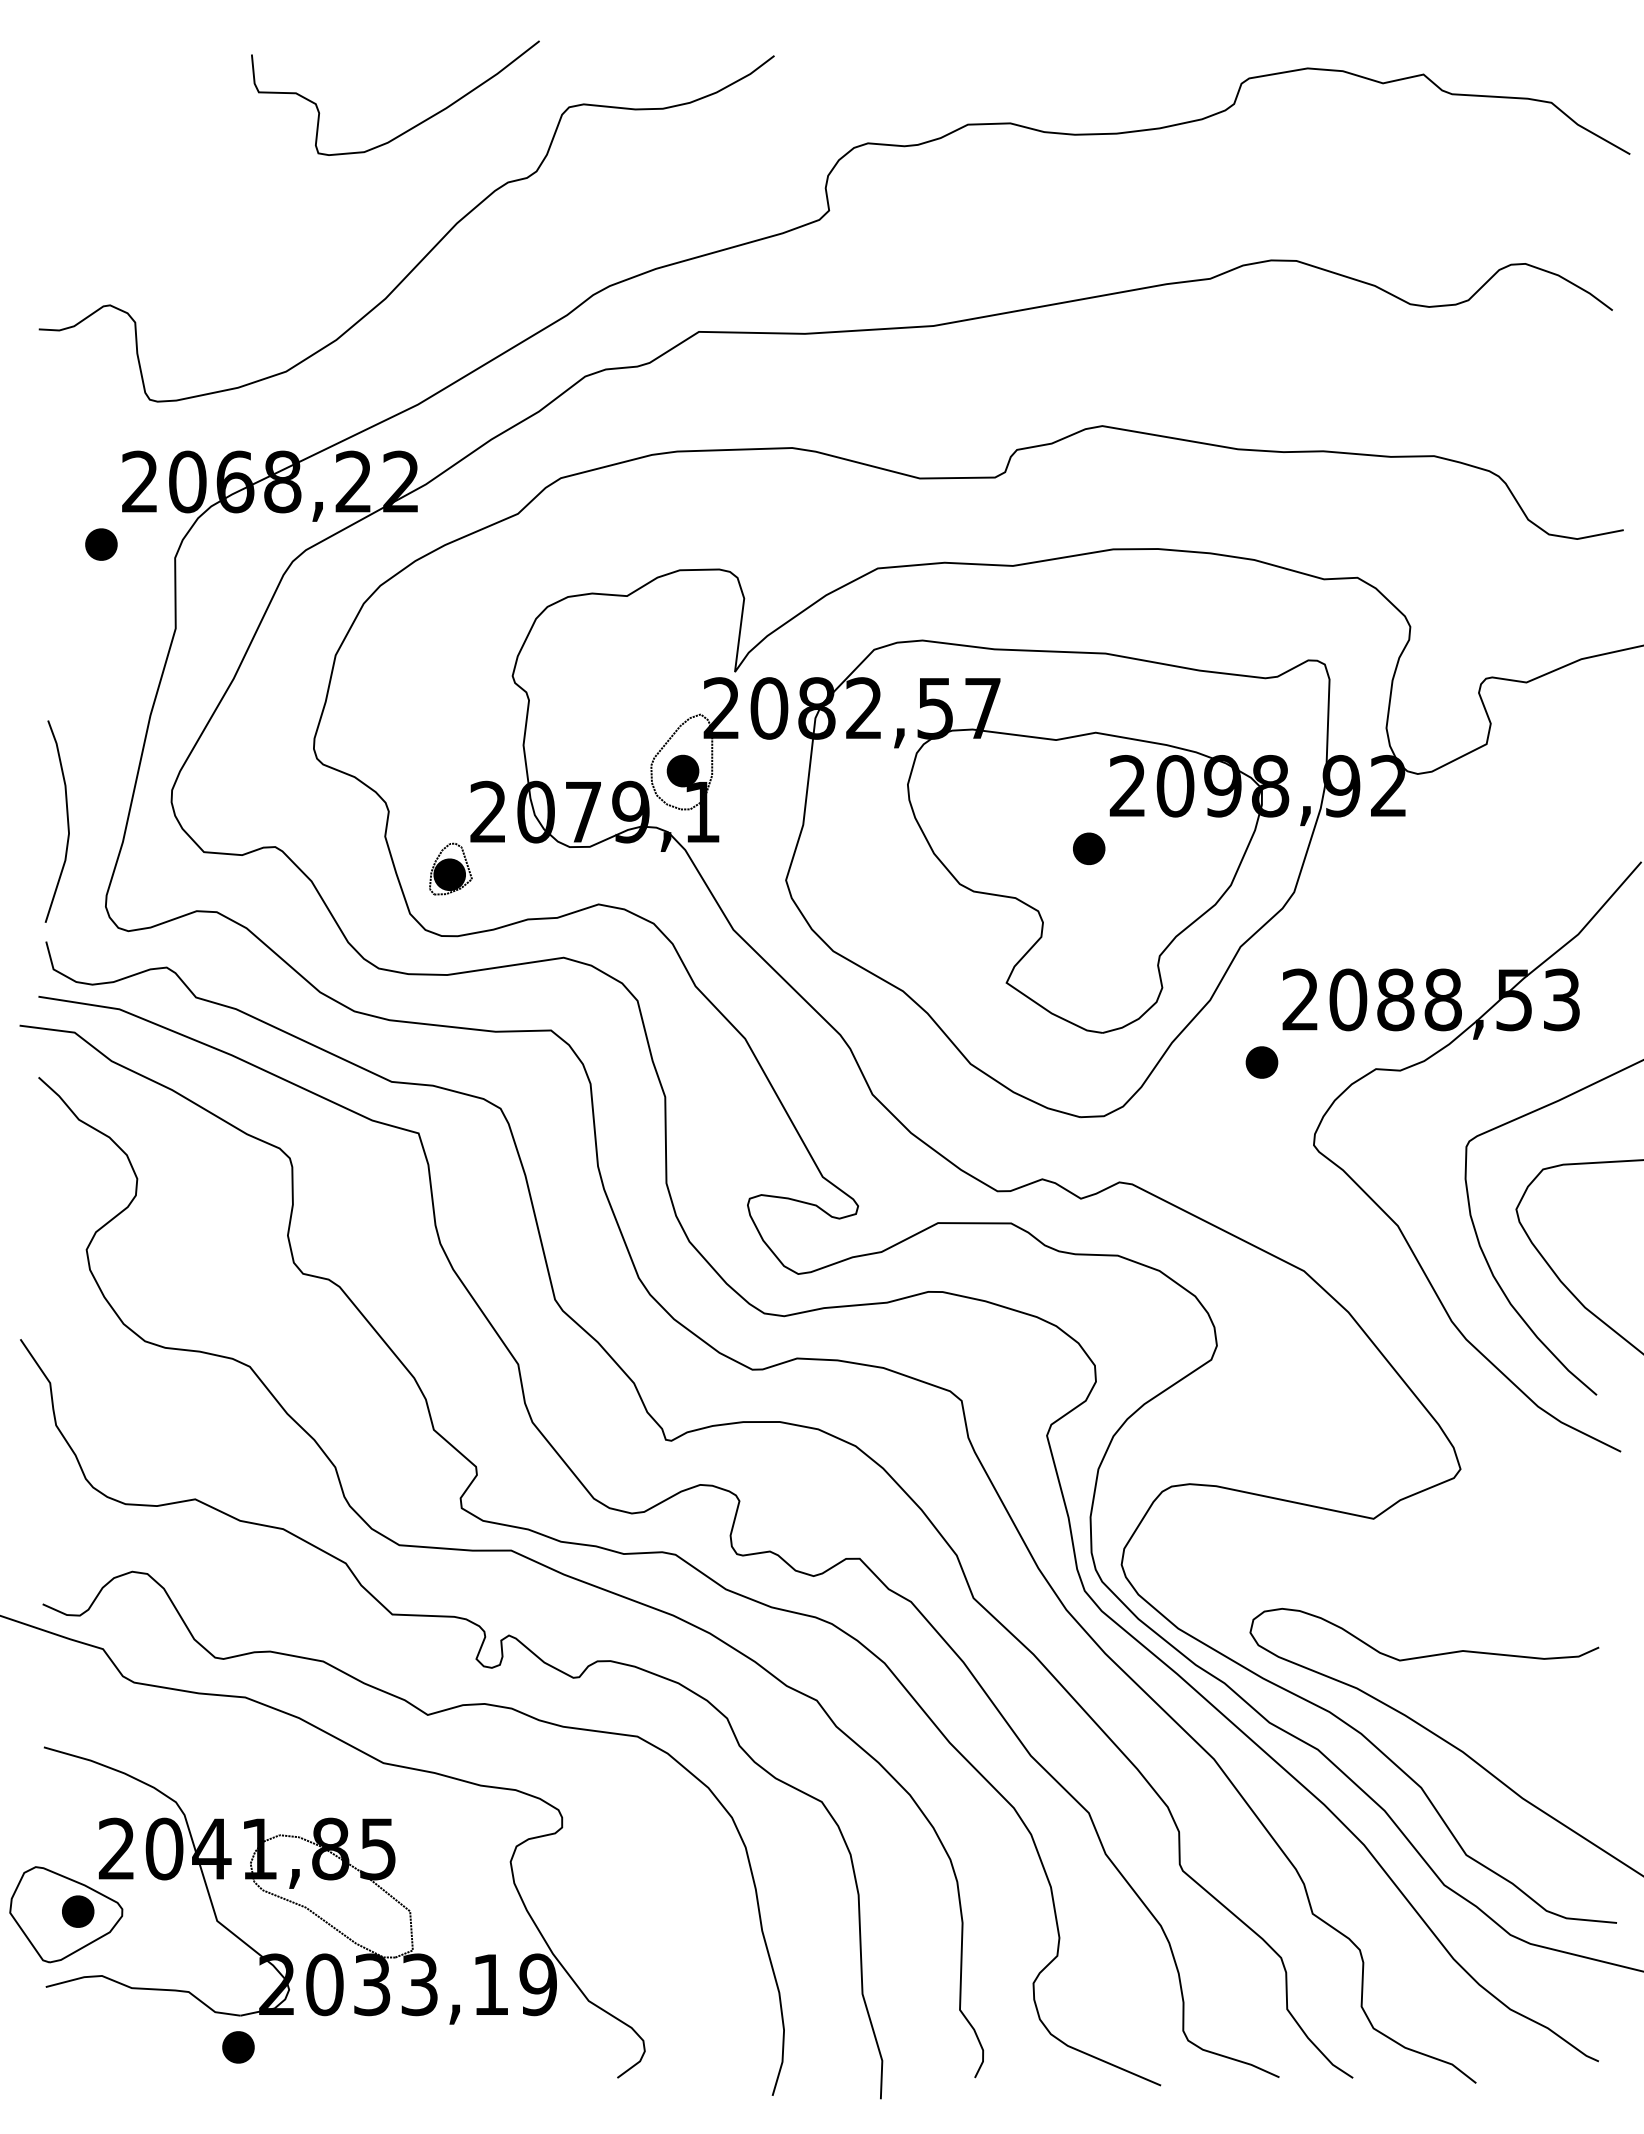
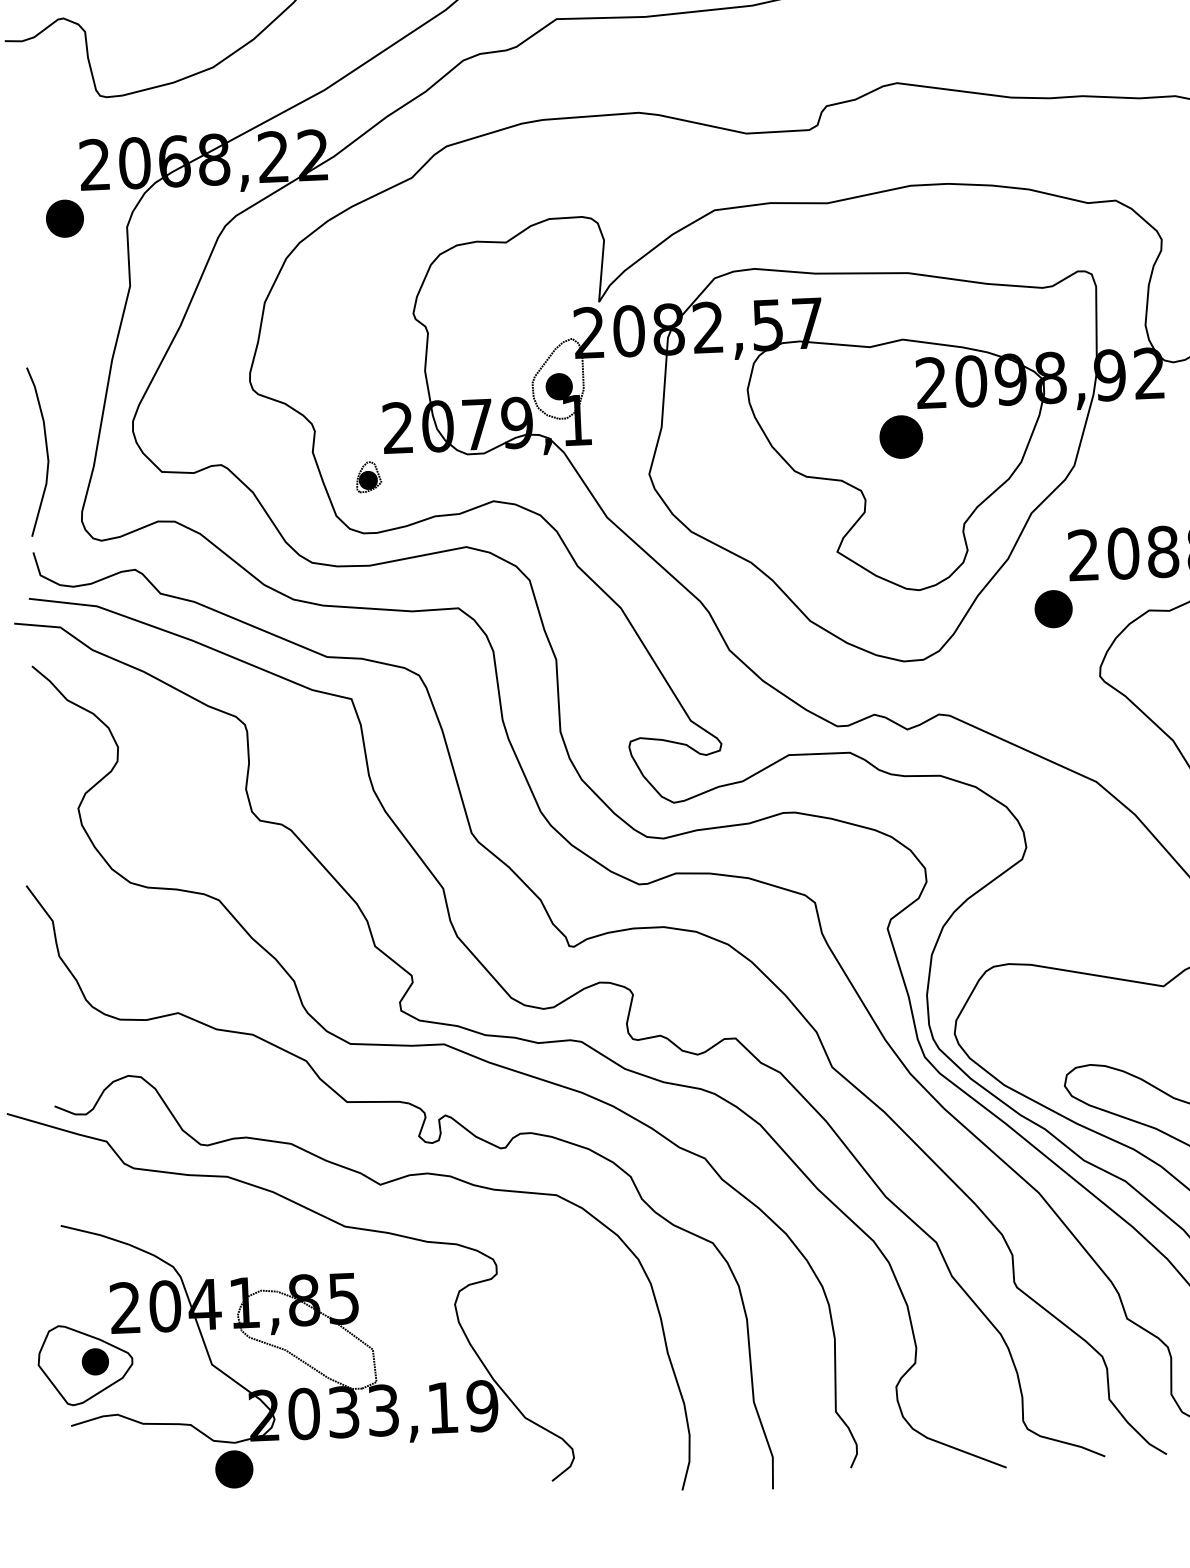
part: (101, 544) -> (65, 218), size x1.4
part: (1089, 848) -> (901, 436), size x1.6
part: (450, 868) -> (368, 476), size x0.7
part: (1261, 1062) -> (1053, 609), size x1.4
part: (238, 2047) -> (234, 1469), size x1.4

